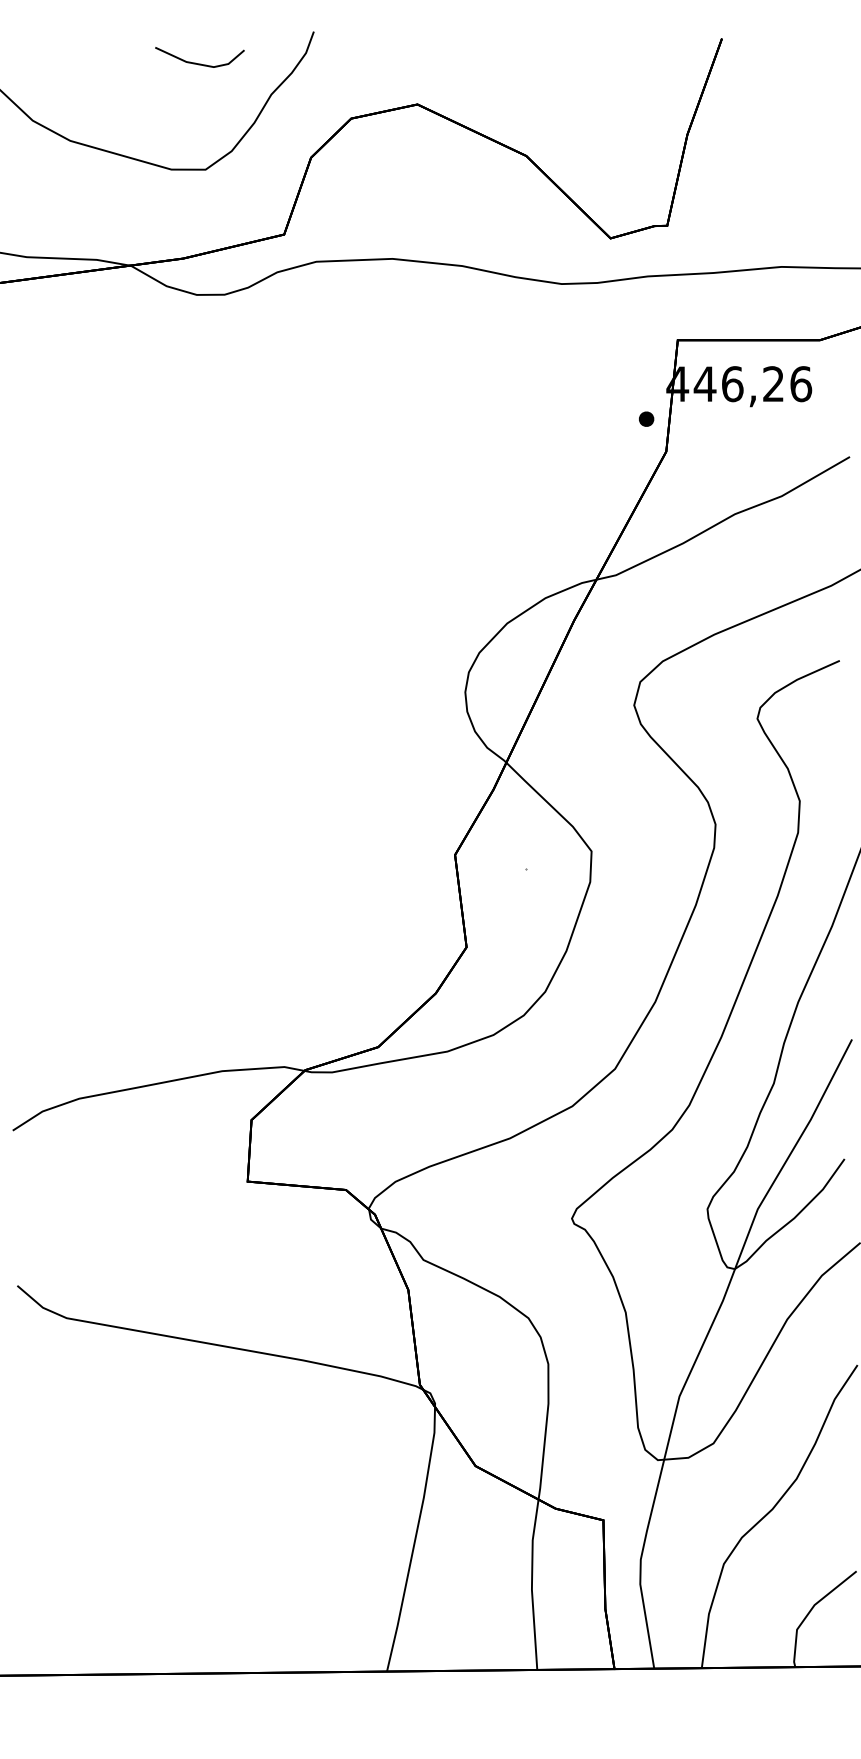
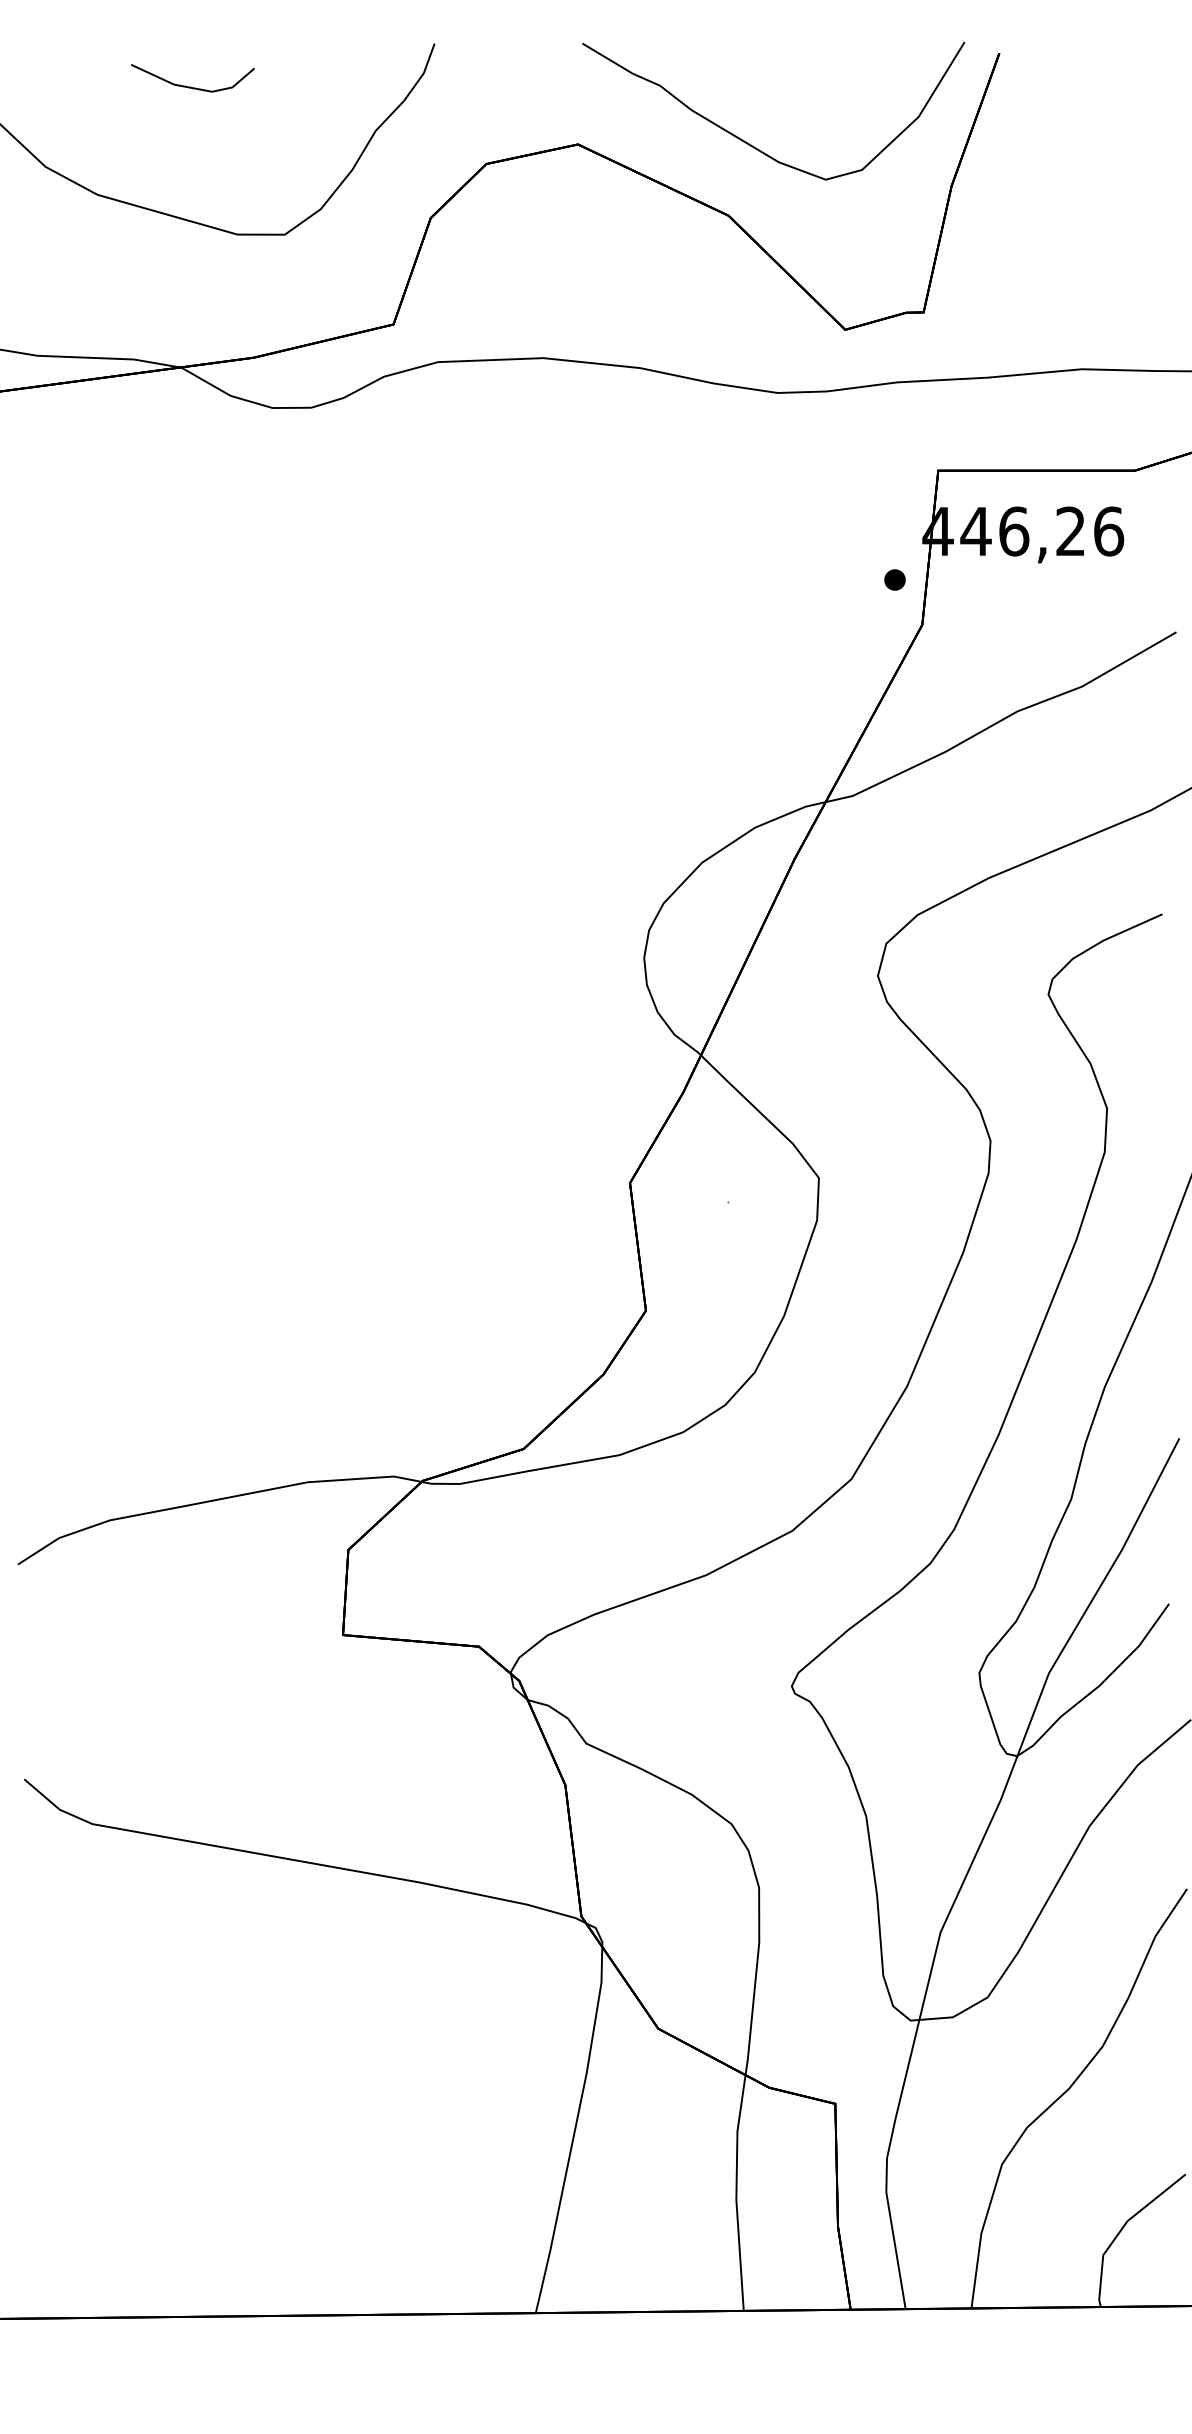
line: (198, 63) -> (190, 86), moved
curve: (542, 104) -> (751, 144), added

